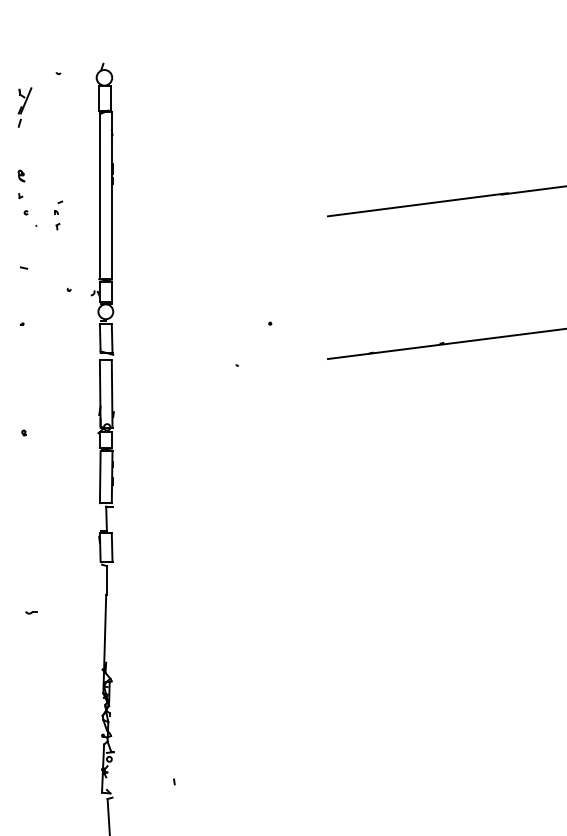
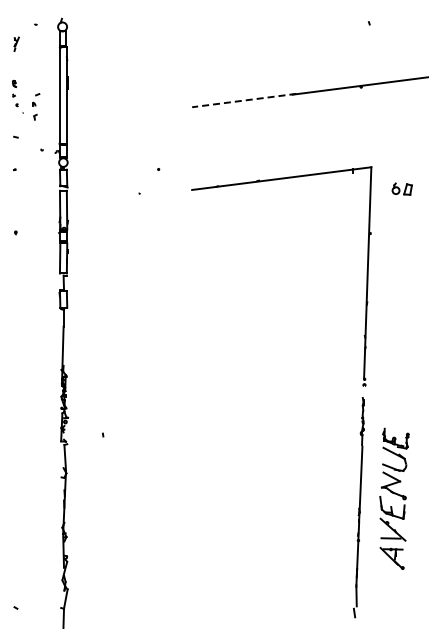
part: (24, 108) -> (16, 44), size x0.6
line: (418, 204) -> (244, 100), solid -> dashed
part: (57, 215) -> (35, 106), size x1.6
part: (30, 611) -> (19, 336), removed

